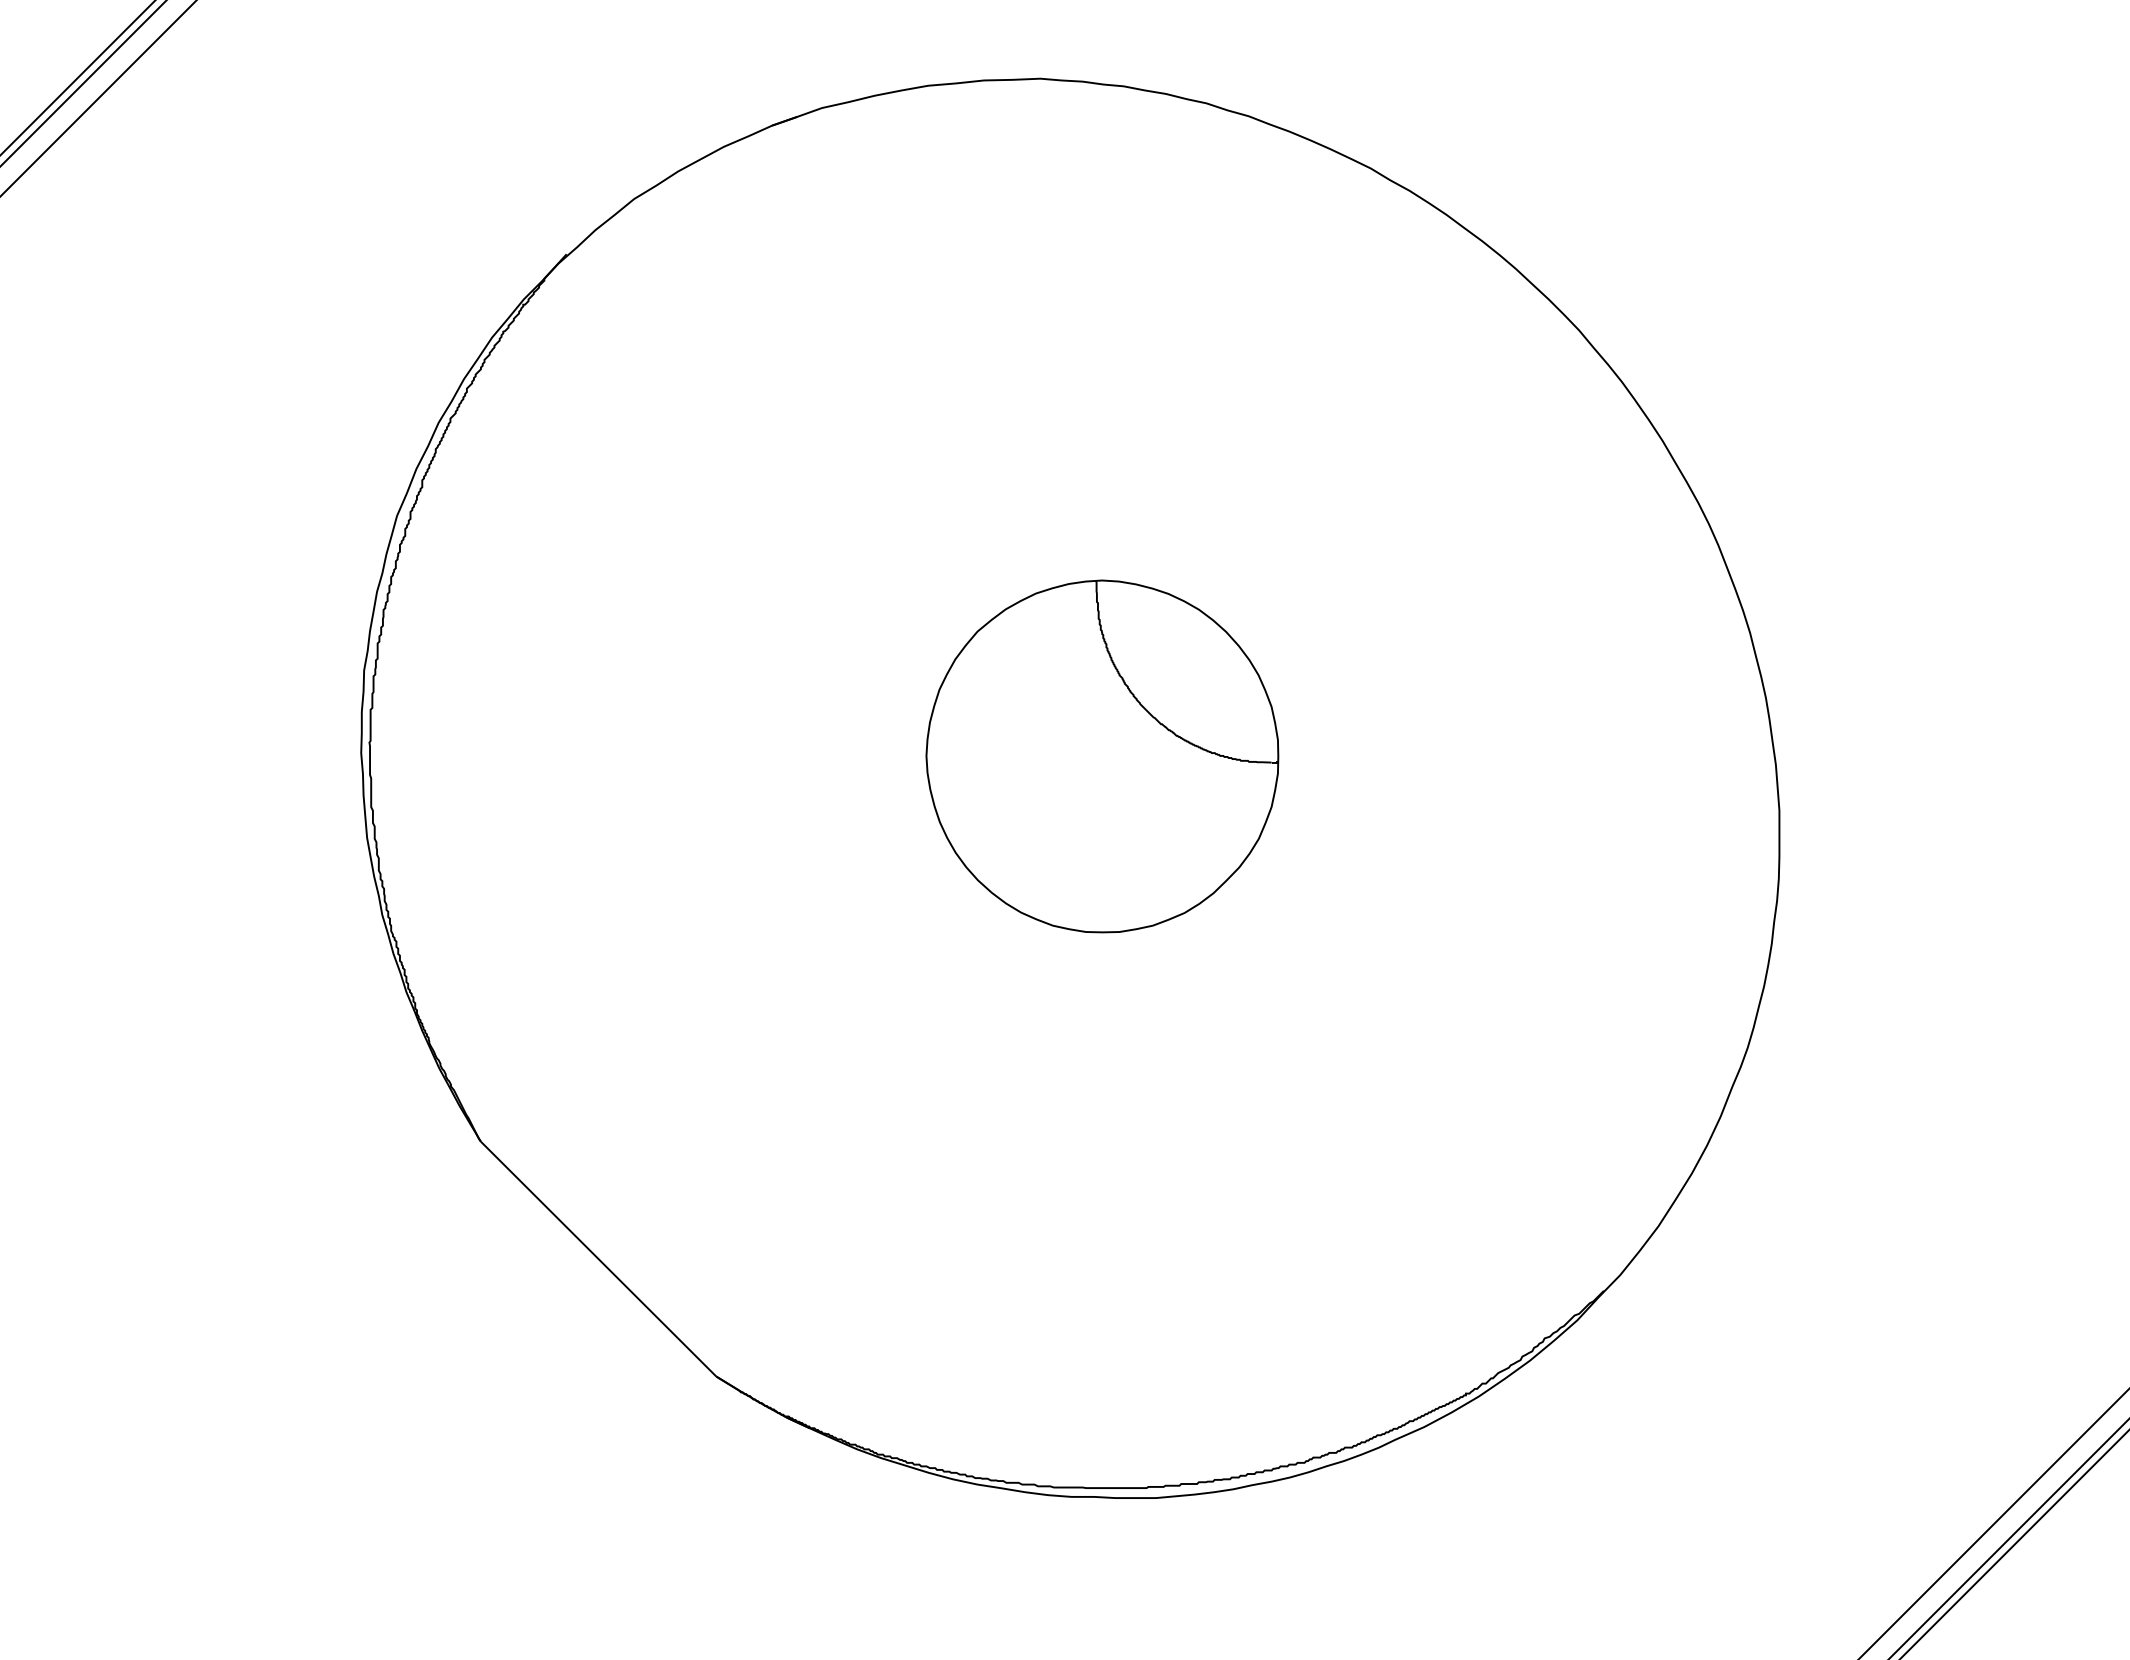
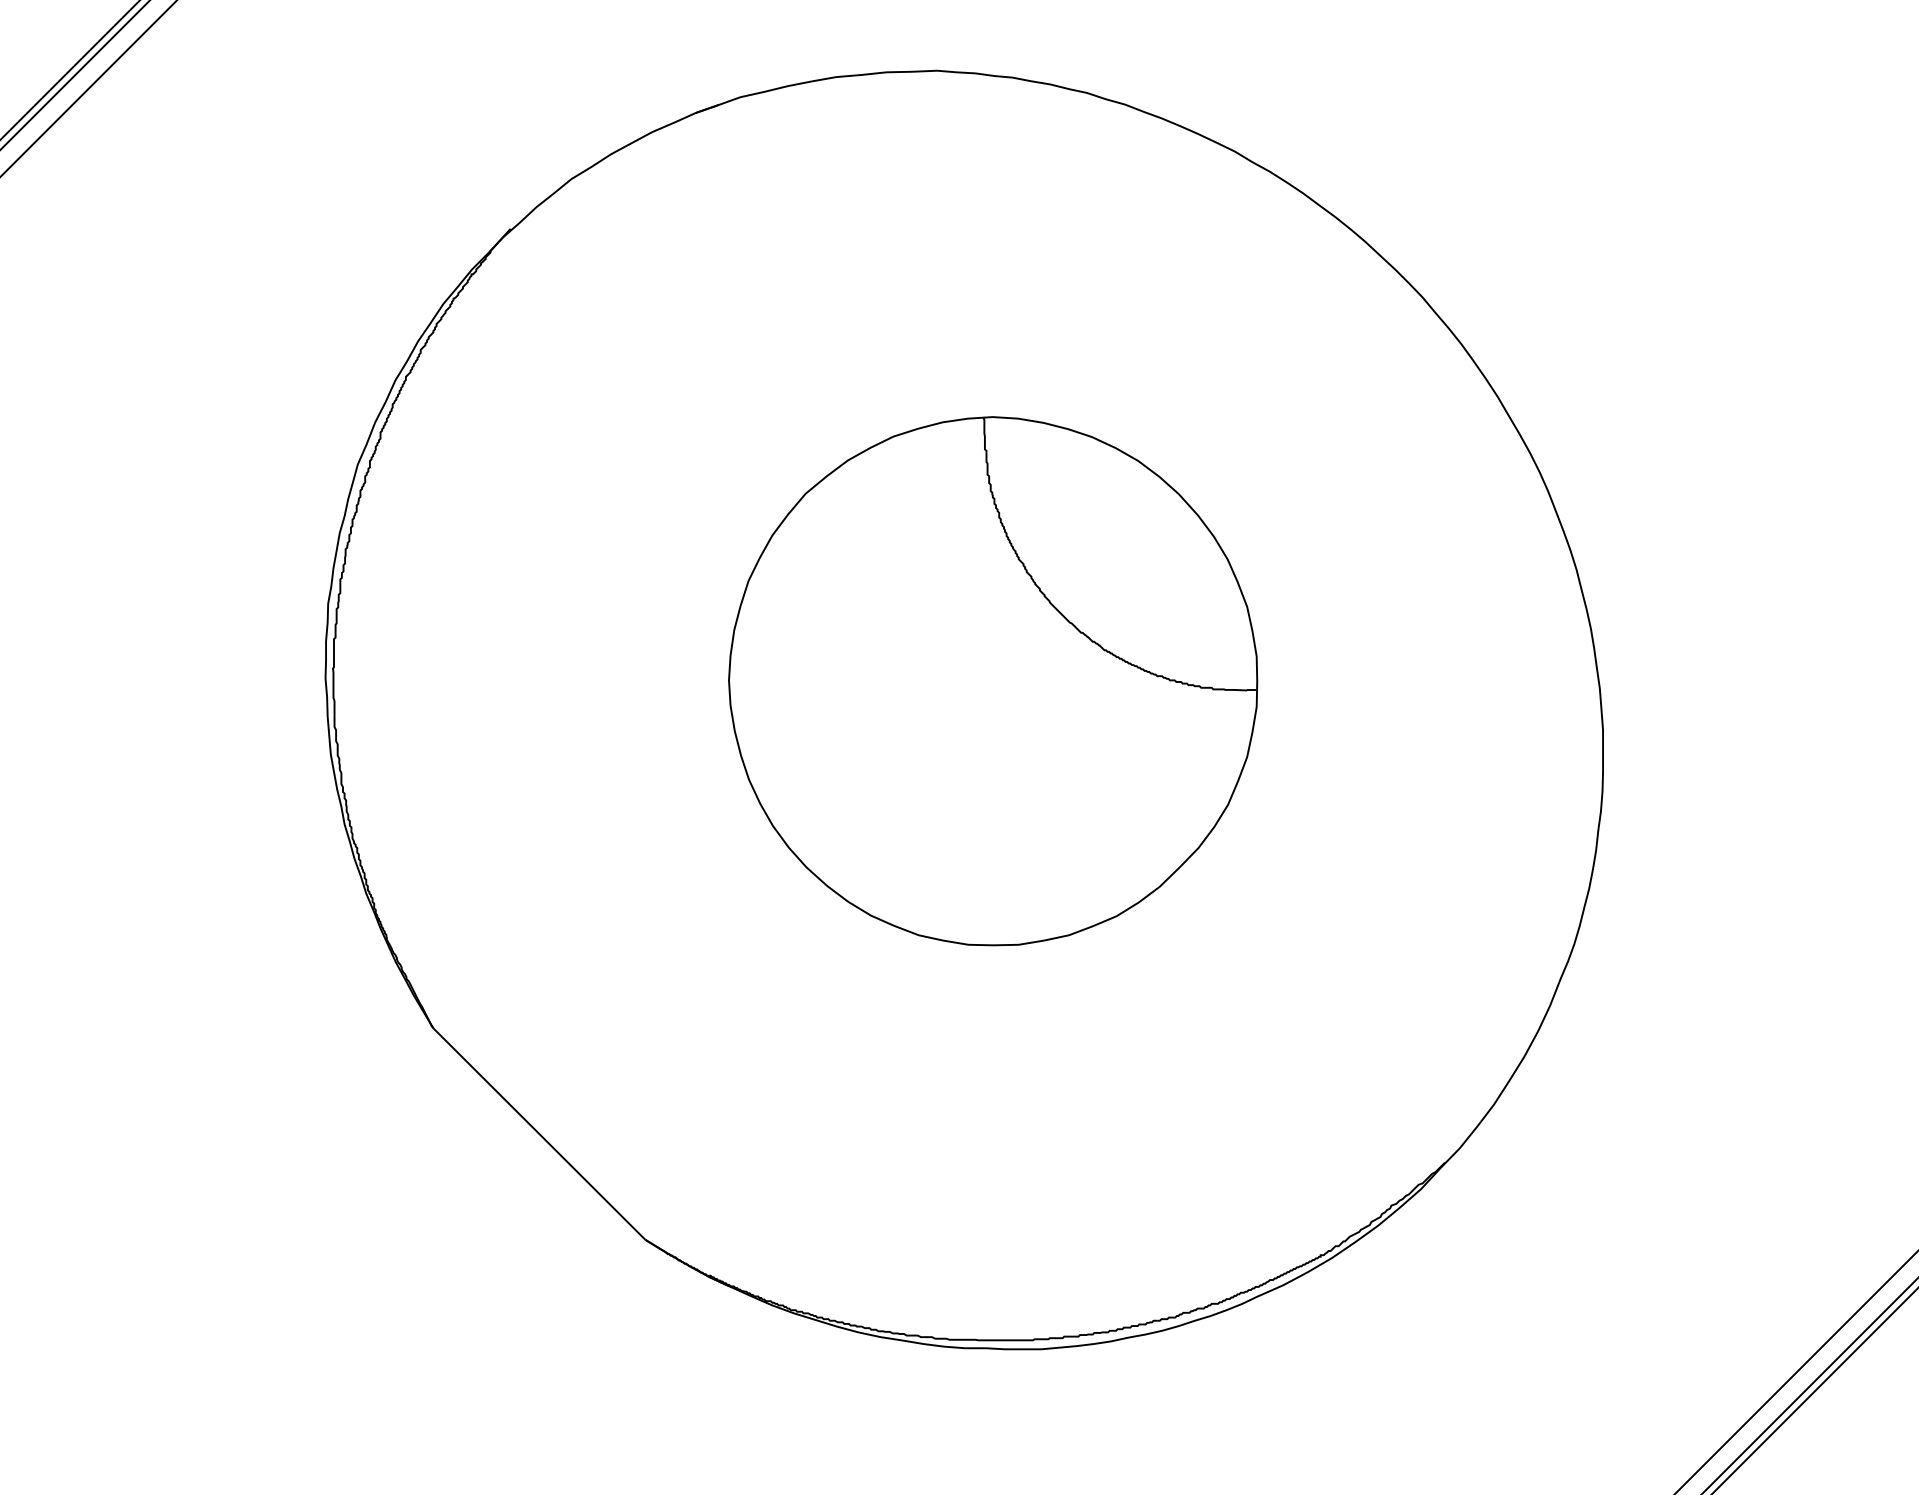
part: (1102, 756) -> (993, 681), size x1.67

